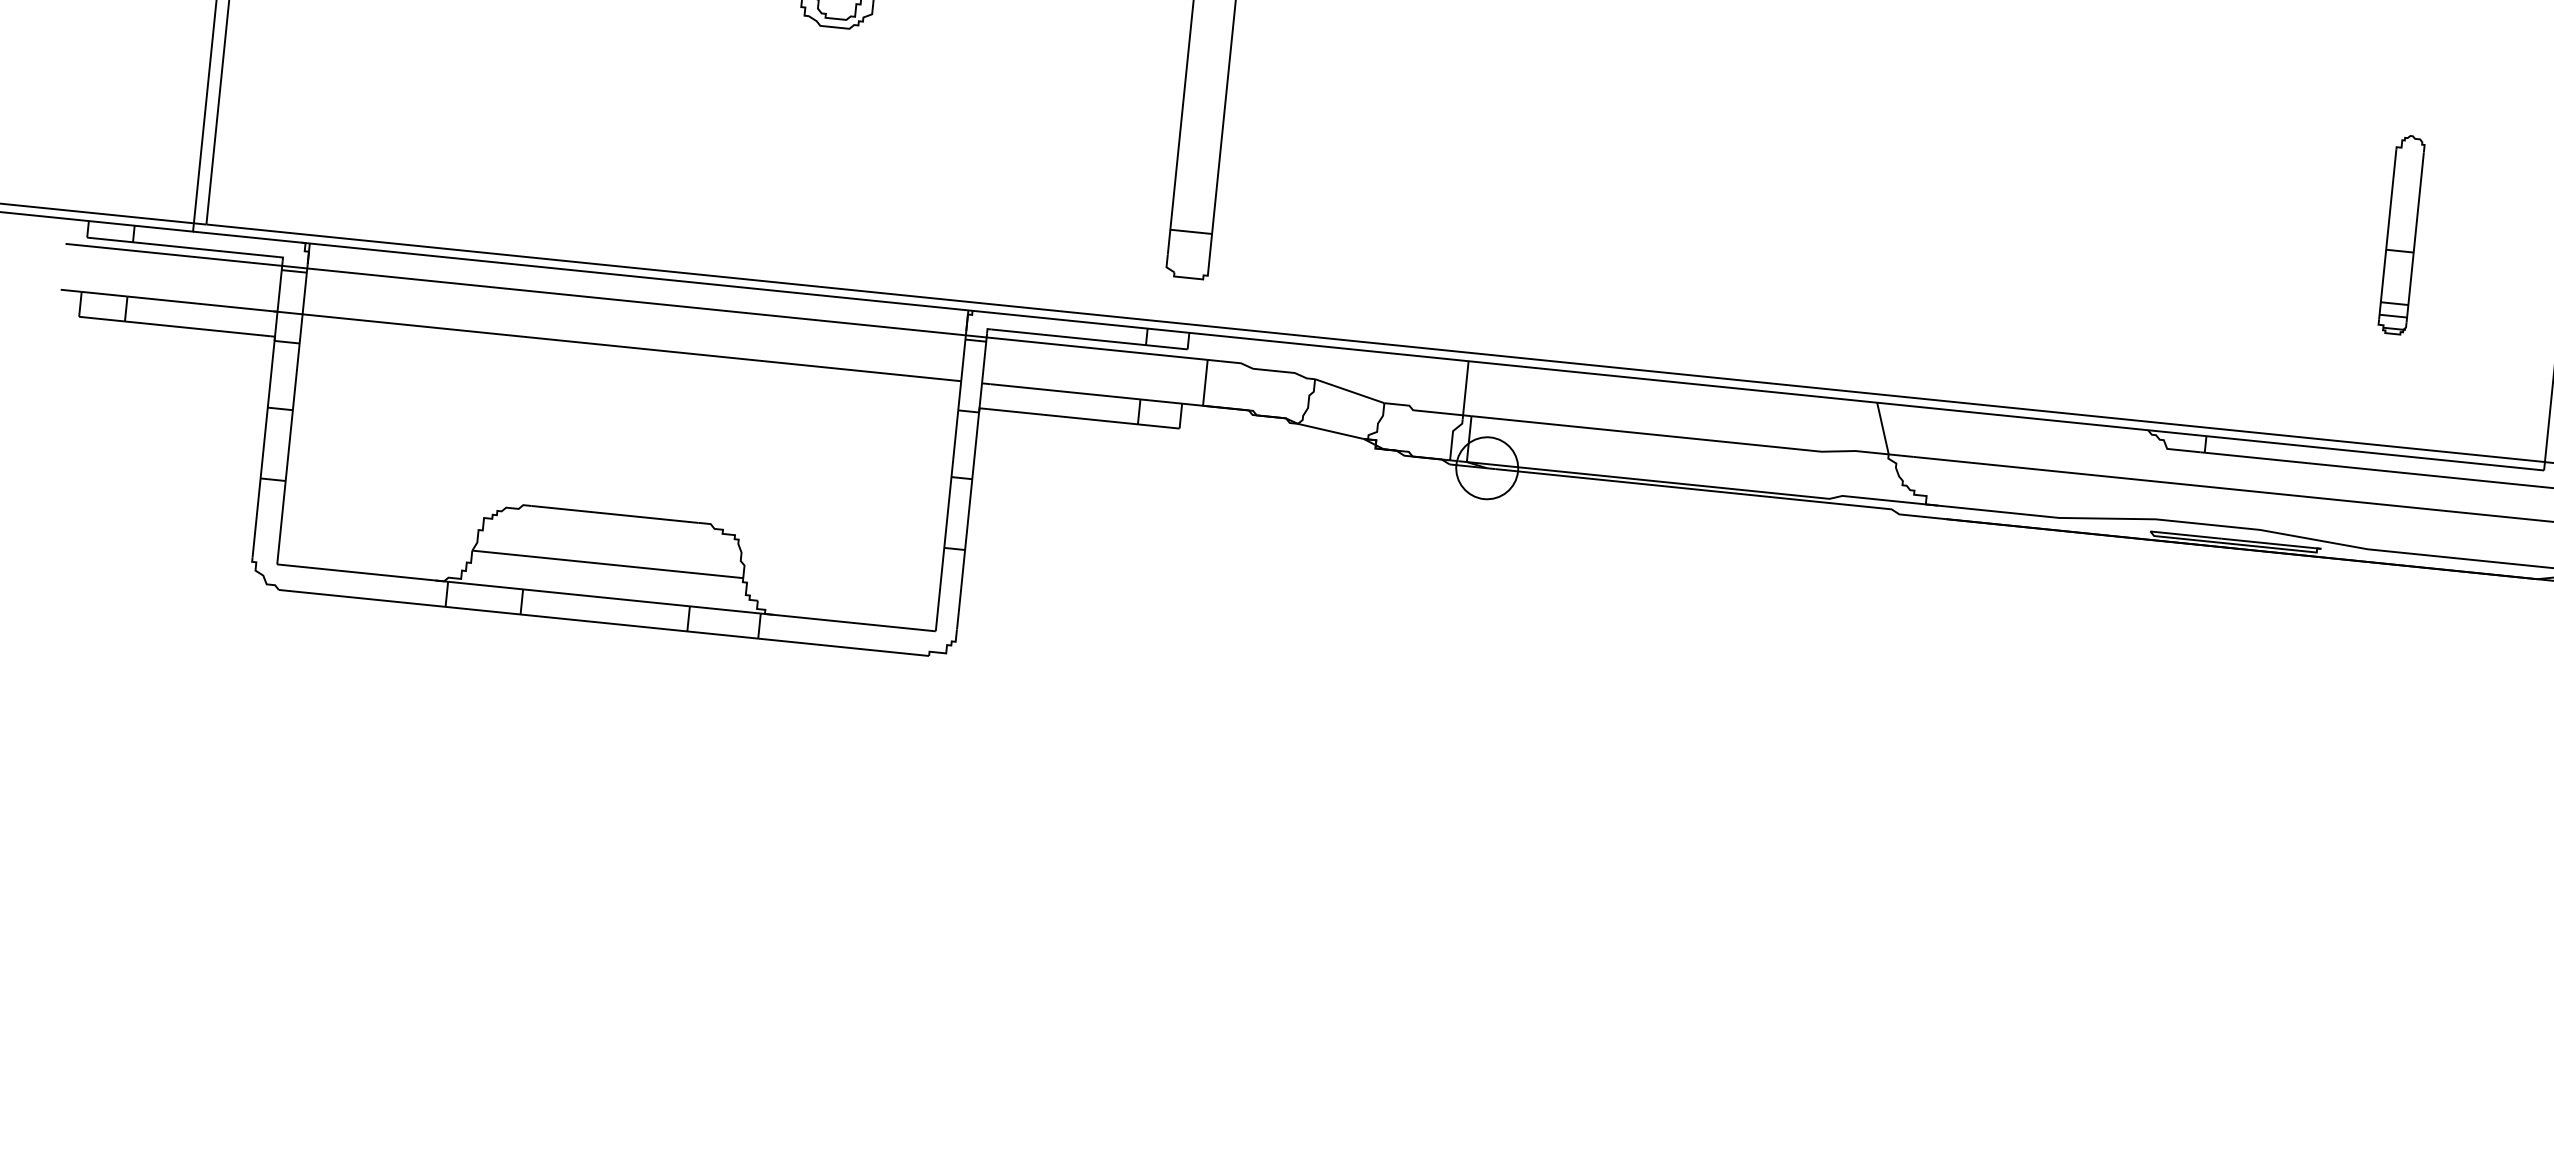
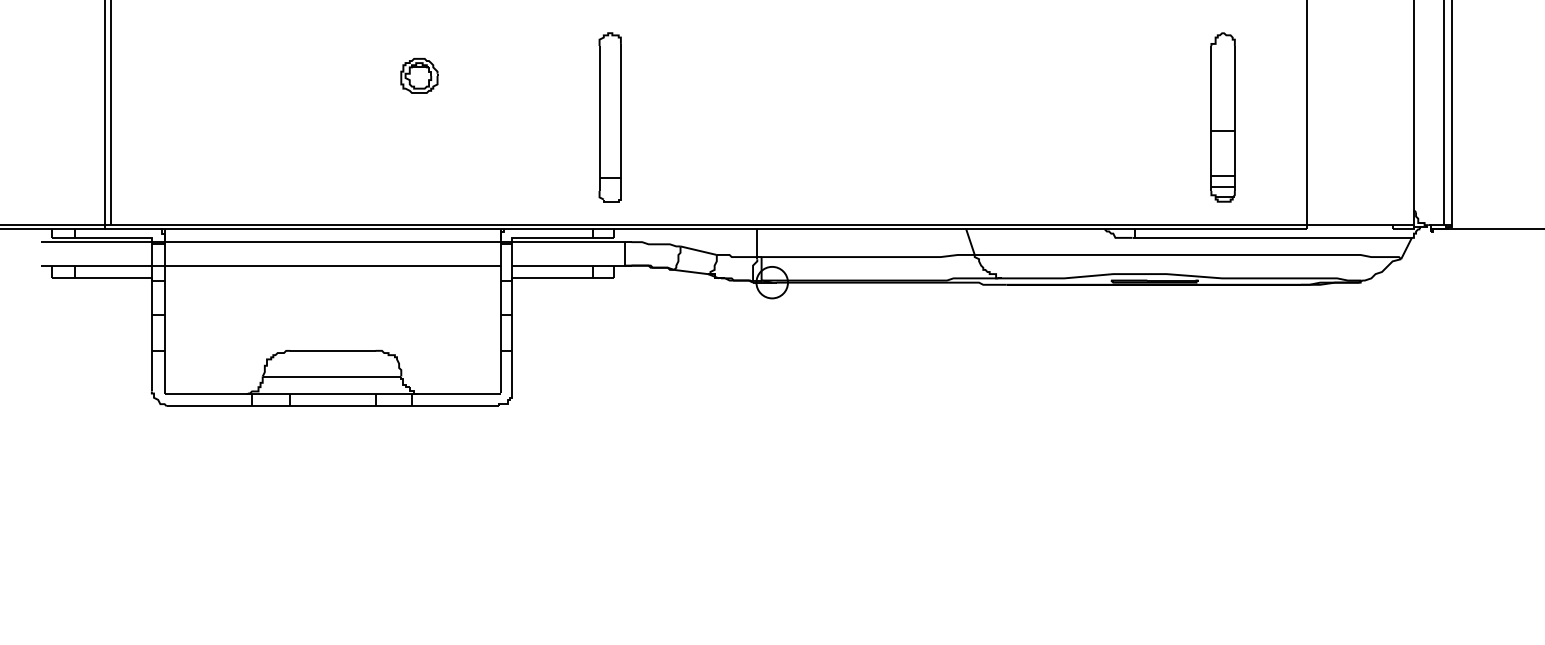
part: (2400, 234) -> (1222, 117), size x1.67

